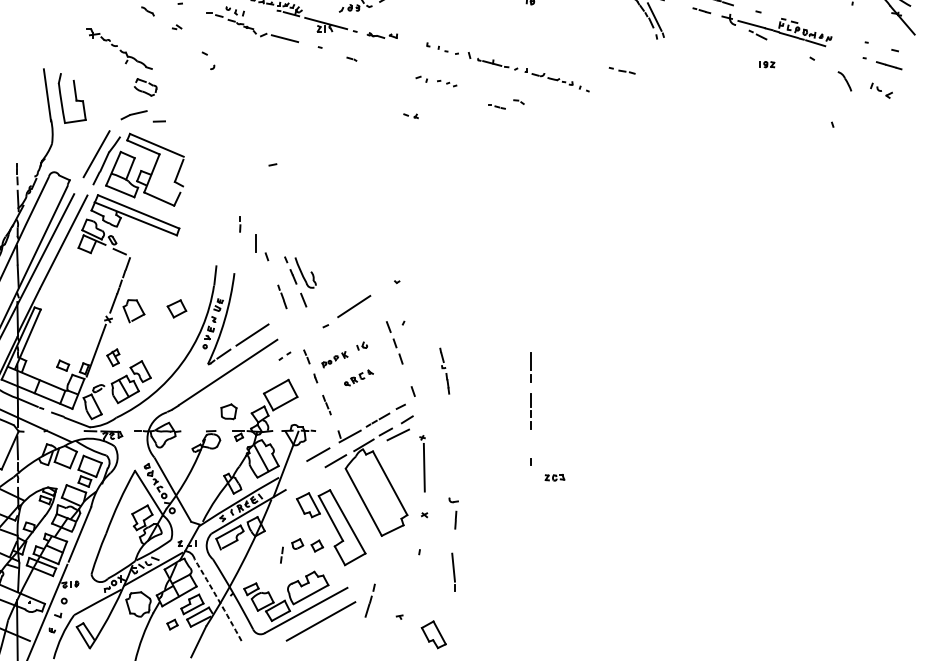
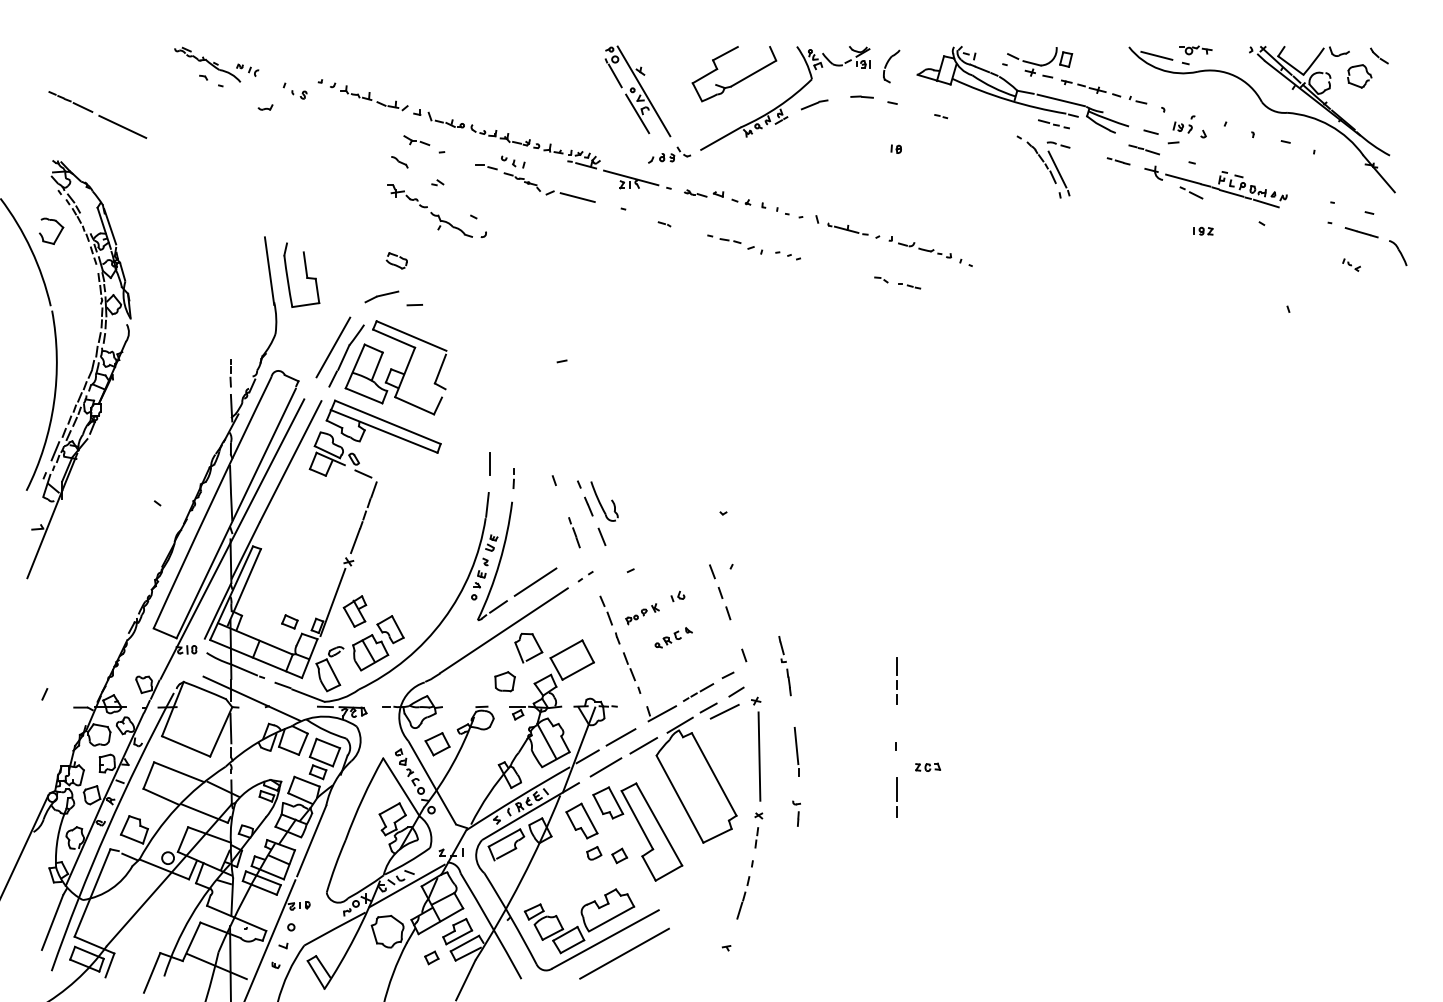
part: (119, 48) -> (429, 210), moved
part: (622, 70) -> (724, 238), moved
part: (845, 81) -> (1398, 253), moved
part: (145, 87) -> (396, 260), size x0.71
part: (881, 90) -> (1351, 264), size x0.62
part: (496, 107) -> (909, 286), moved
part: (411, 115) -> (741, 201), moved
line: (240, 224) -> (513, 478), moved
line: (255, 243) -> (489, 463), moved
part: (139, 306) -> (535, 642), moved
line: (354, 306) -> (667, 544), removed
part: (176, 309) -> (437, 744), moved
part: (284, 356) -> (585, 576), moved
part: (306, 356) -> (605, 610), size x1.67
part: (112, 357) -> (354, 611), size x1.43
line: (530, 367) -> (896, 797), moved
part: (444, 371) -> (784, 666), moved
part: (327, 404) -> (632, 672), size x1.67
part: (422, 463) -> (756, 748), size x1.43
line: (292, 469) -> (587, 756), added
line: (306, 477) -> (605, 767), added
part: (453, 513) -> (796, 813), size x0.62
line: (282, 554) -> (757, 836), moved
line: (453, 571) -> (796, 751), moved
arc: (218, 599) -> (491, 925), dashed -> solid
part: (370, 600) -> (743, 897), moved
part: (433, 634) -> (581, 820), moved

